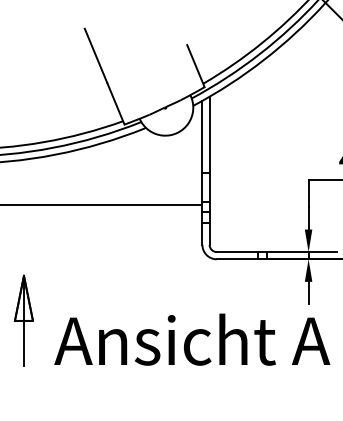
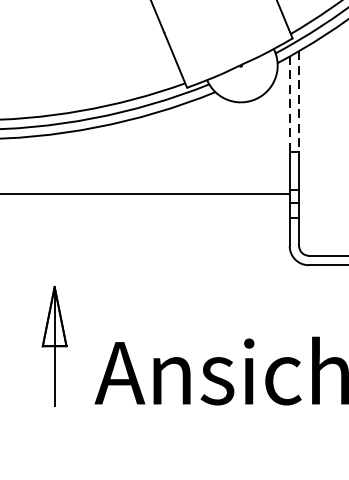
line: (209, 135) -> (299, 102), solid -> dashed
line: (202, 136) -> (289, 103), solid -> dashed

